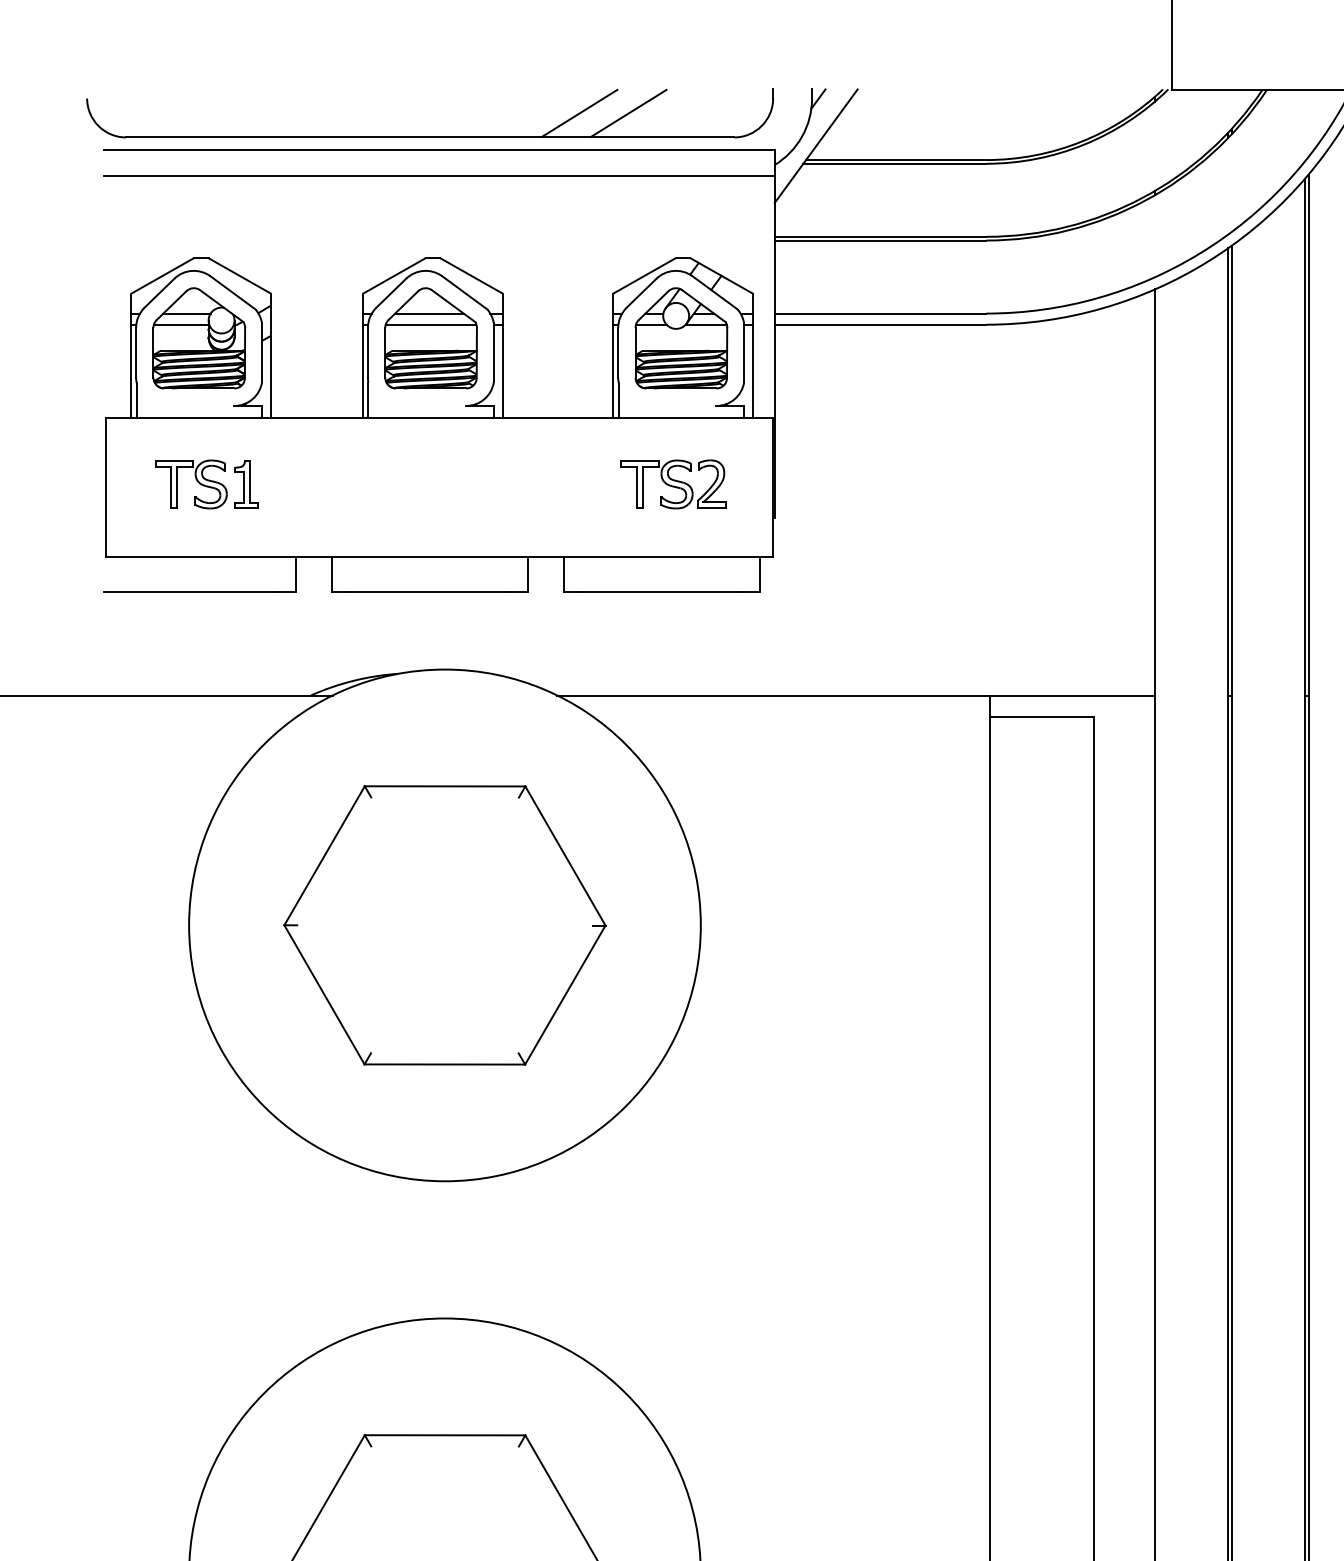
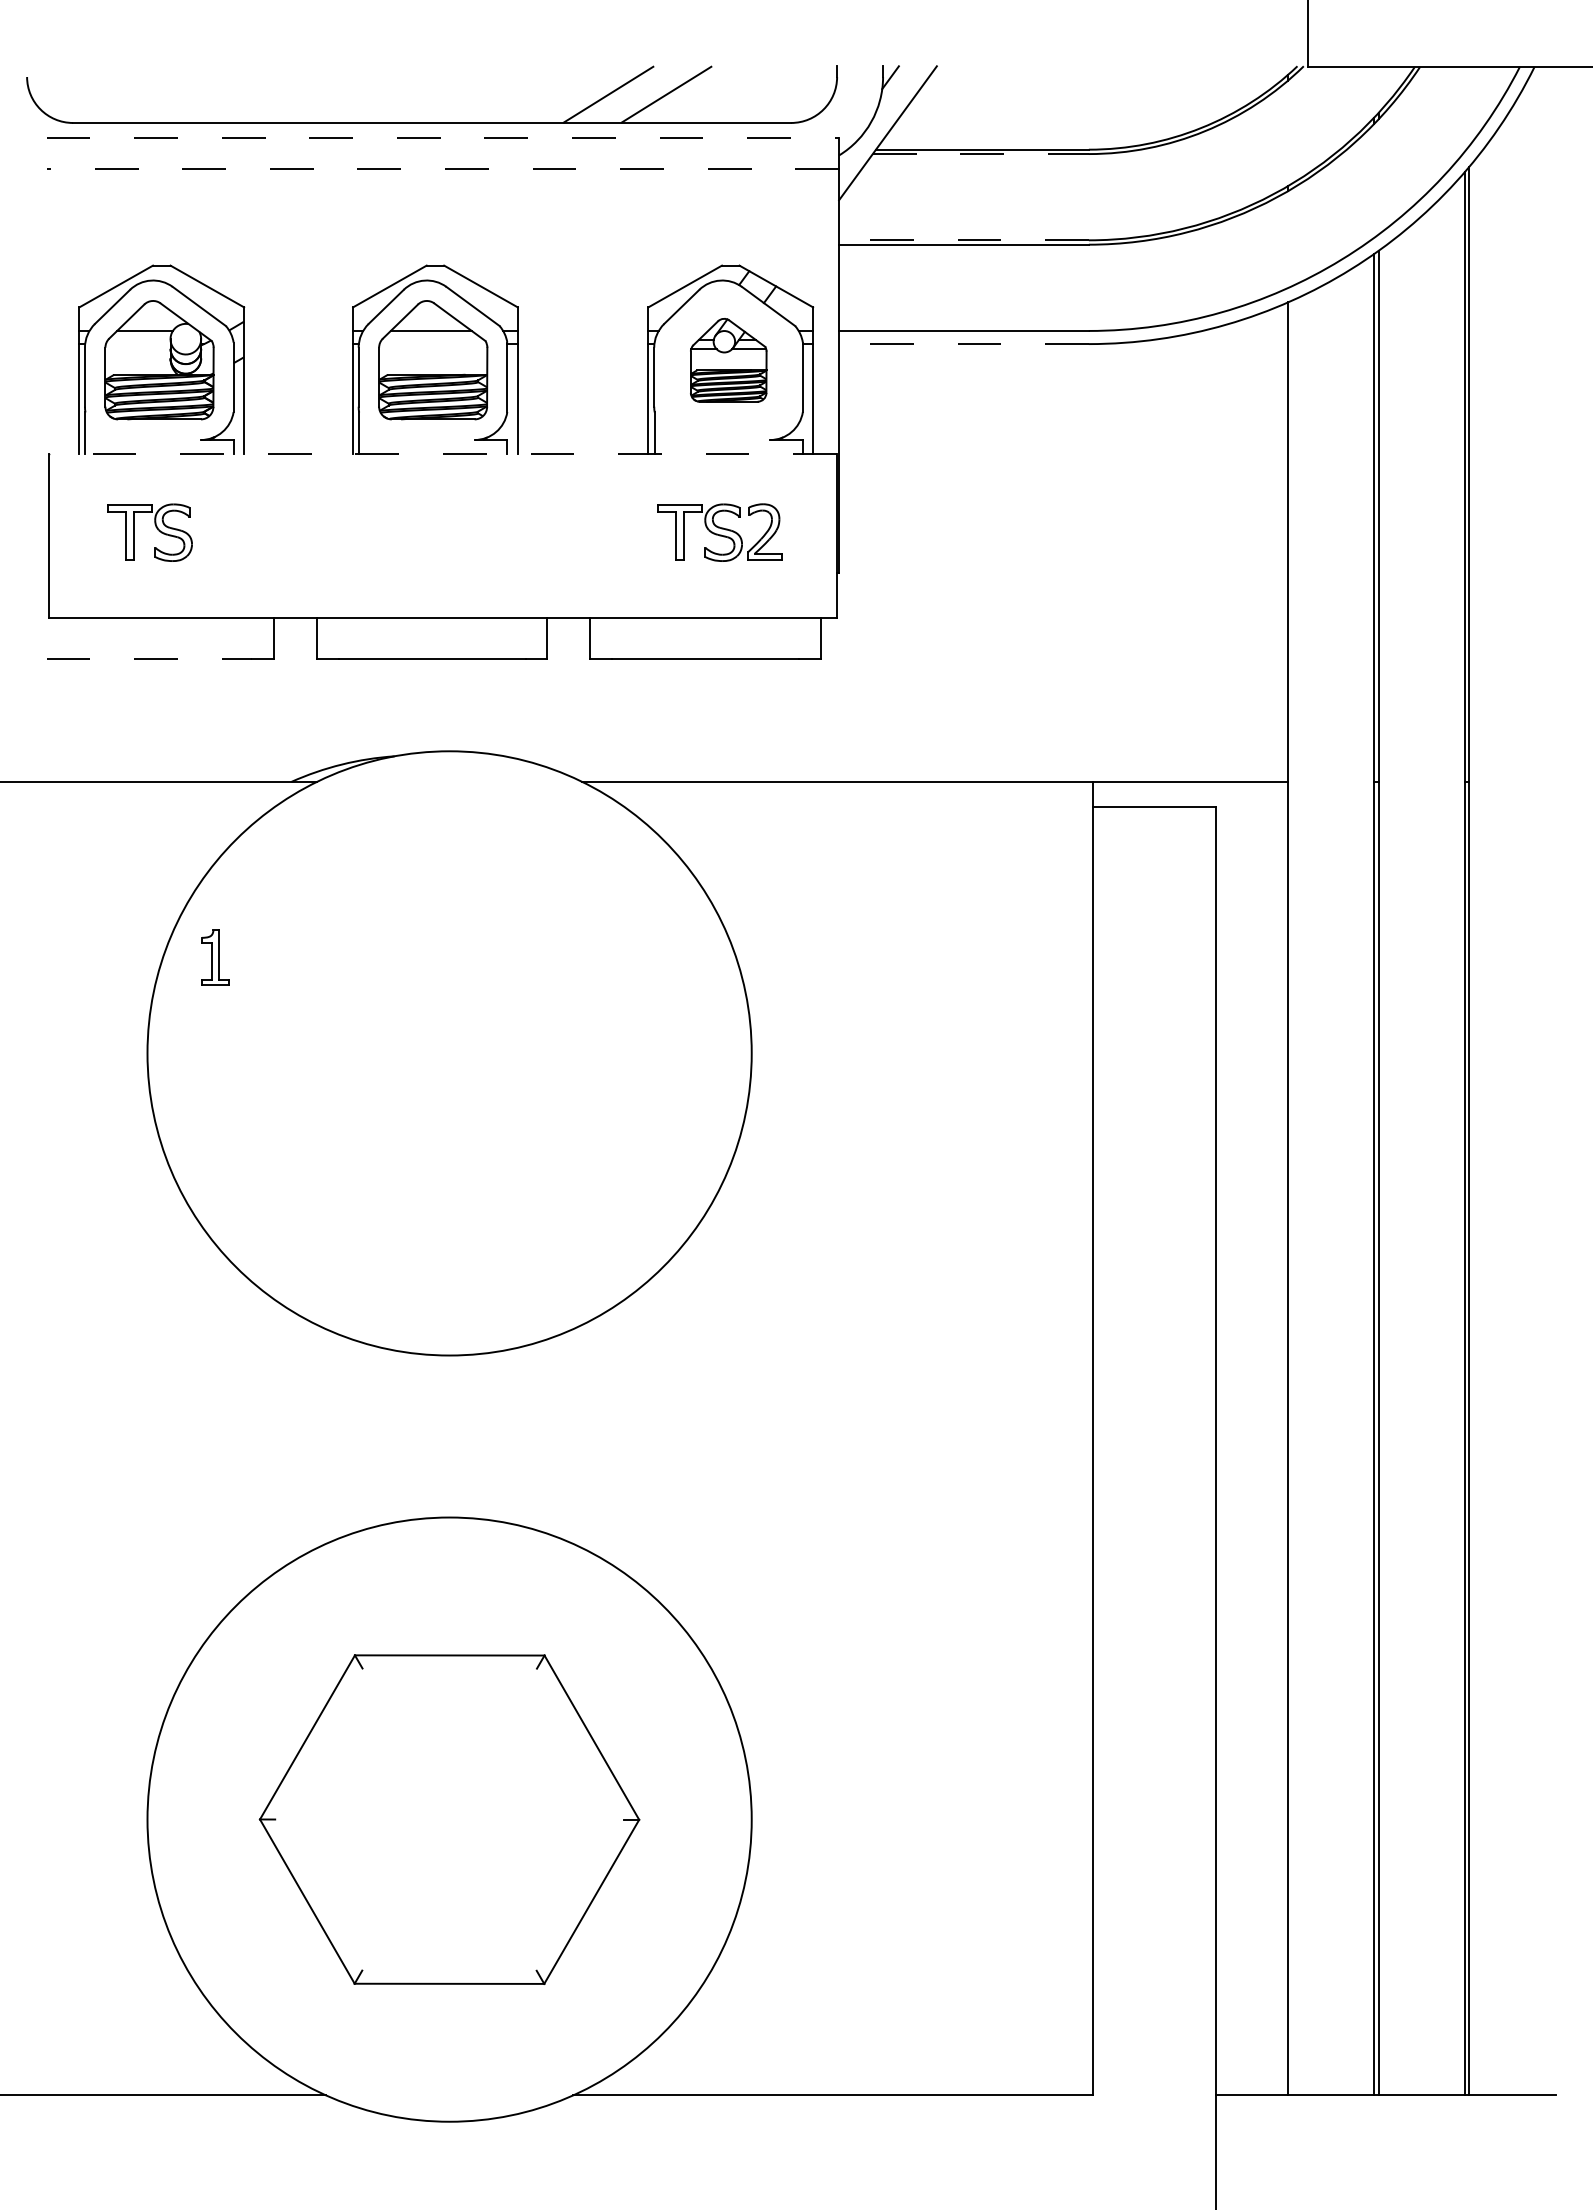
line: (439, 150) -> (443, 138), solid -> dashed
line: (895, 164) -> (981, 154), solid -> dashed
line: (438, 175) -> (442, 168), solid -> dashed
line: (880, 236) -> (963, 240), solid -> dashed
line: (180, 325) -> (137, 344), removed
line: (430, 325) -> (432, 344), removed
line: (880, 325) -> (963, 344), solid -> dashed
part: (681, 338) -> (728, 360), size x0.7
line: (438, 418) -> (442, 454), solid -> dashed
part: (246, 484) -> (215, 957), moved
line: (190, 591) -> (149, 659), solid -> dashed
part: (444, 925) -> (449, 1053), removed

